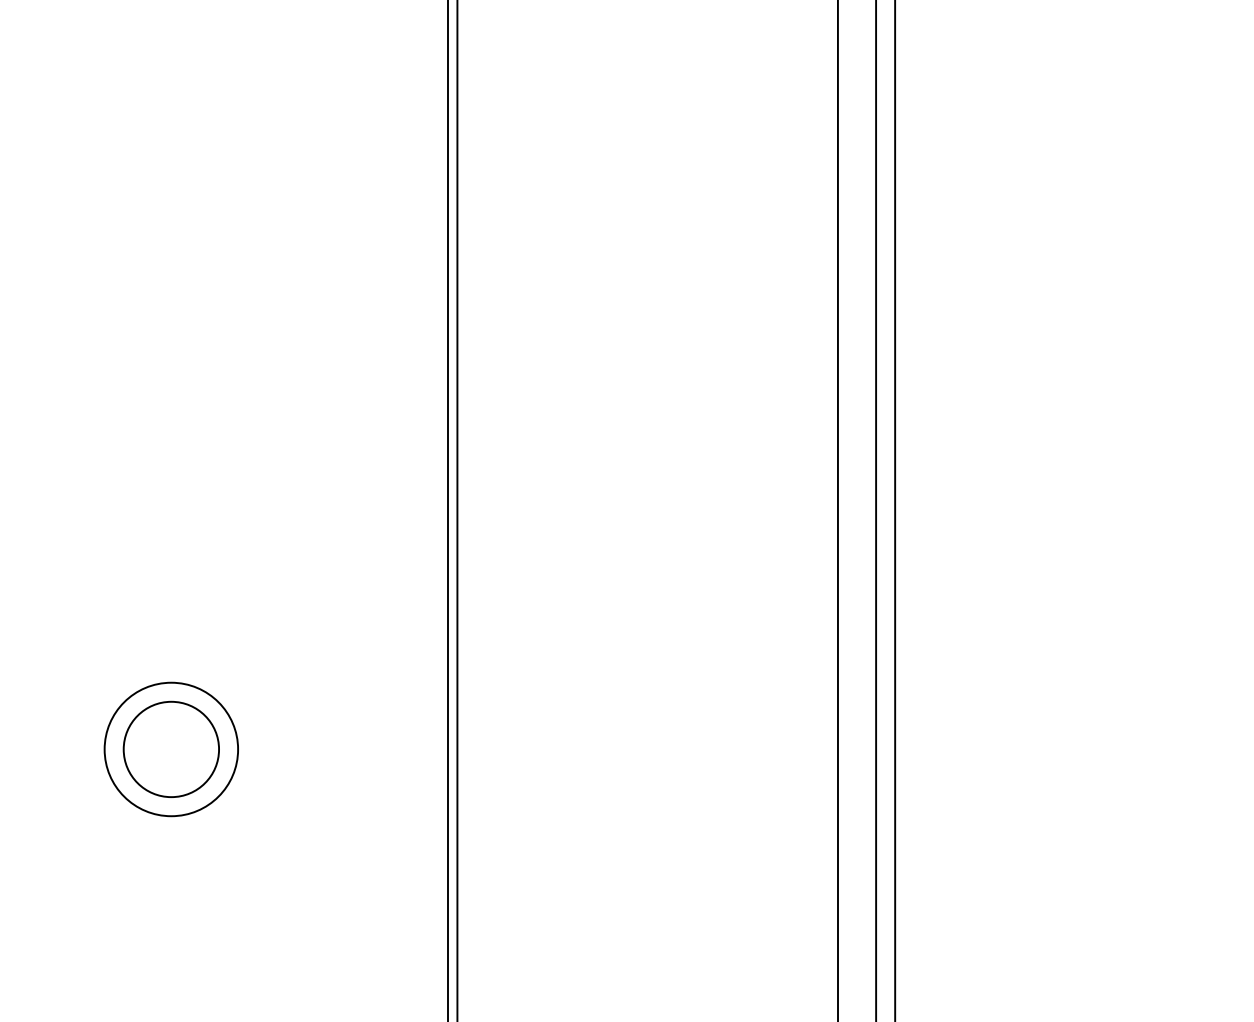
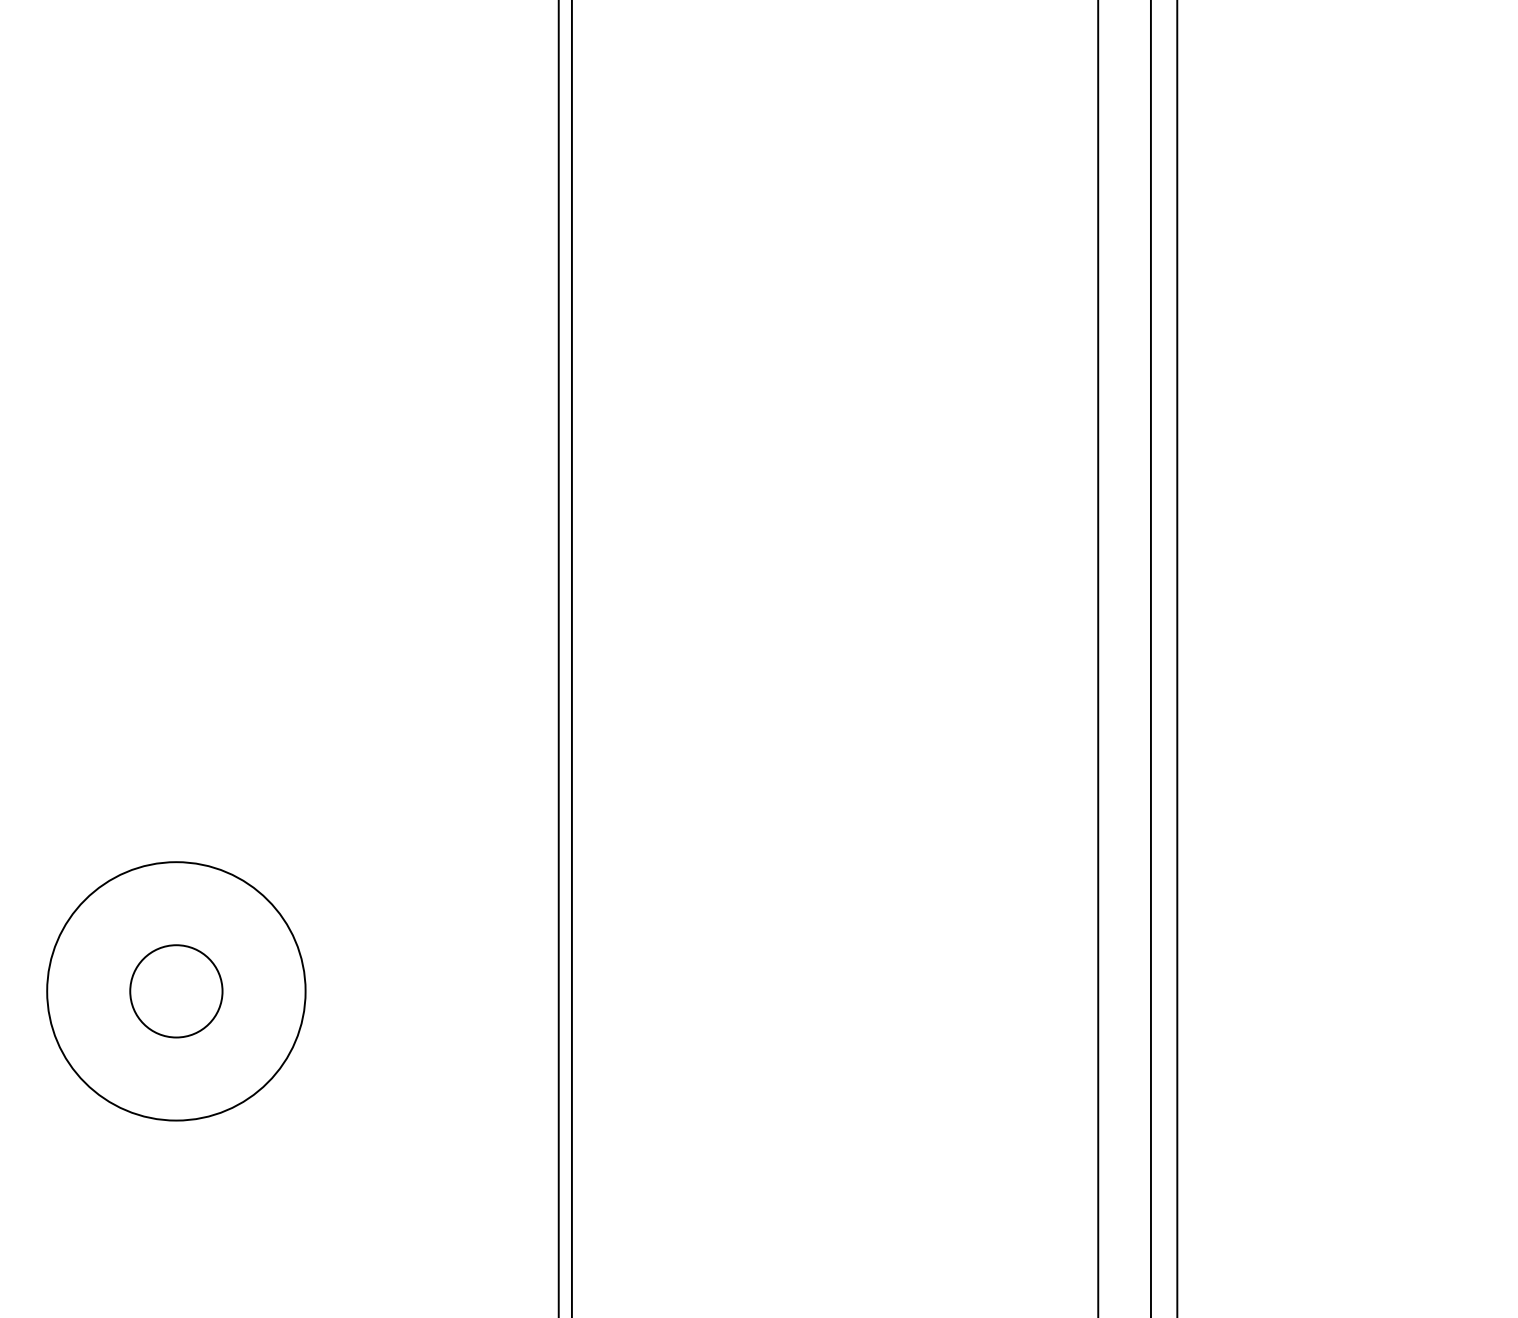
circle: (171, 749) -> (176, 991), size x0.7
circle: (171, 749) -> (176, 991), size x1.4

